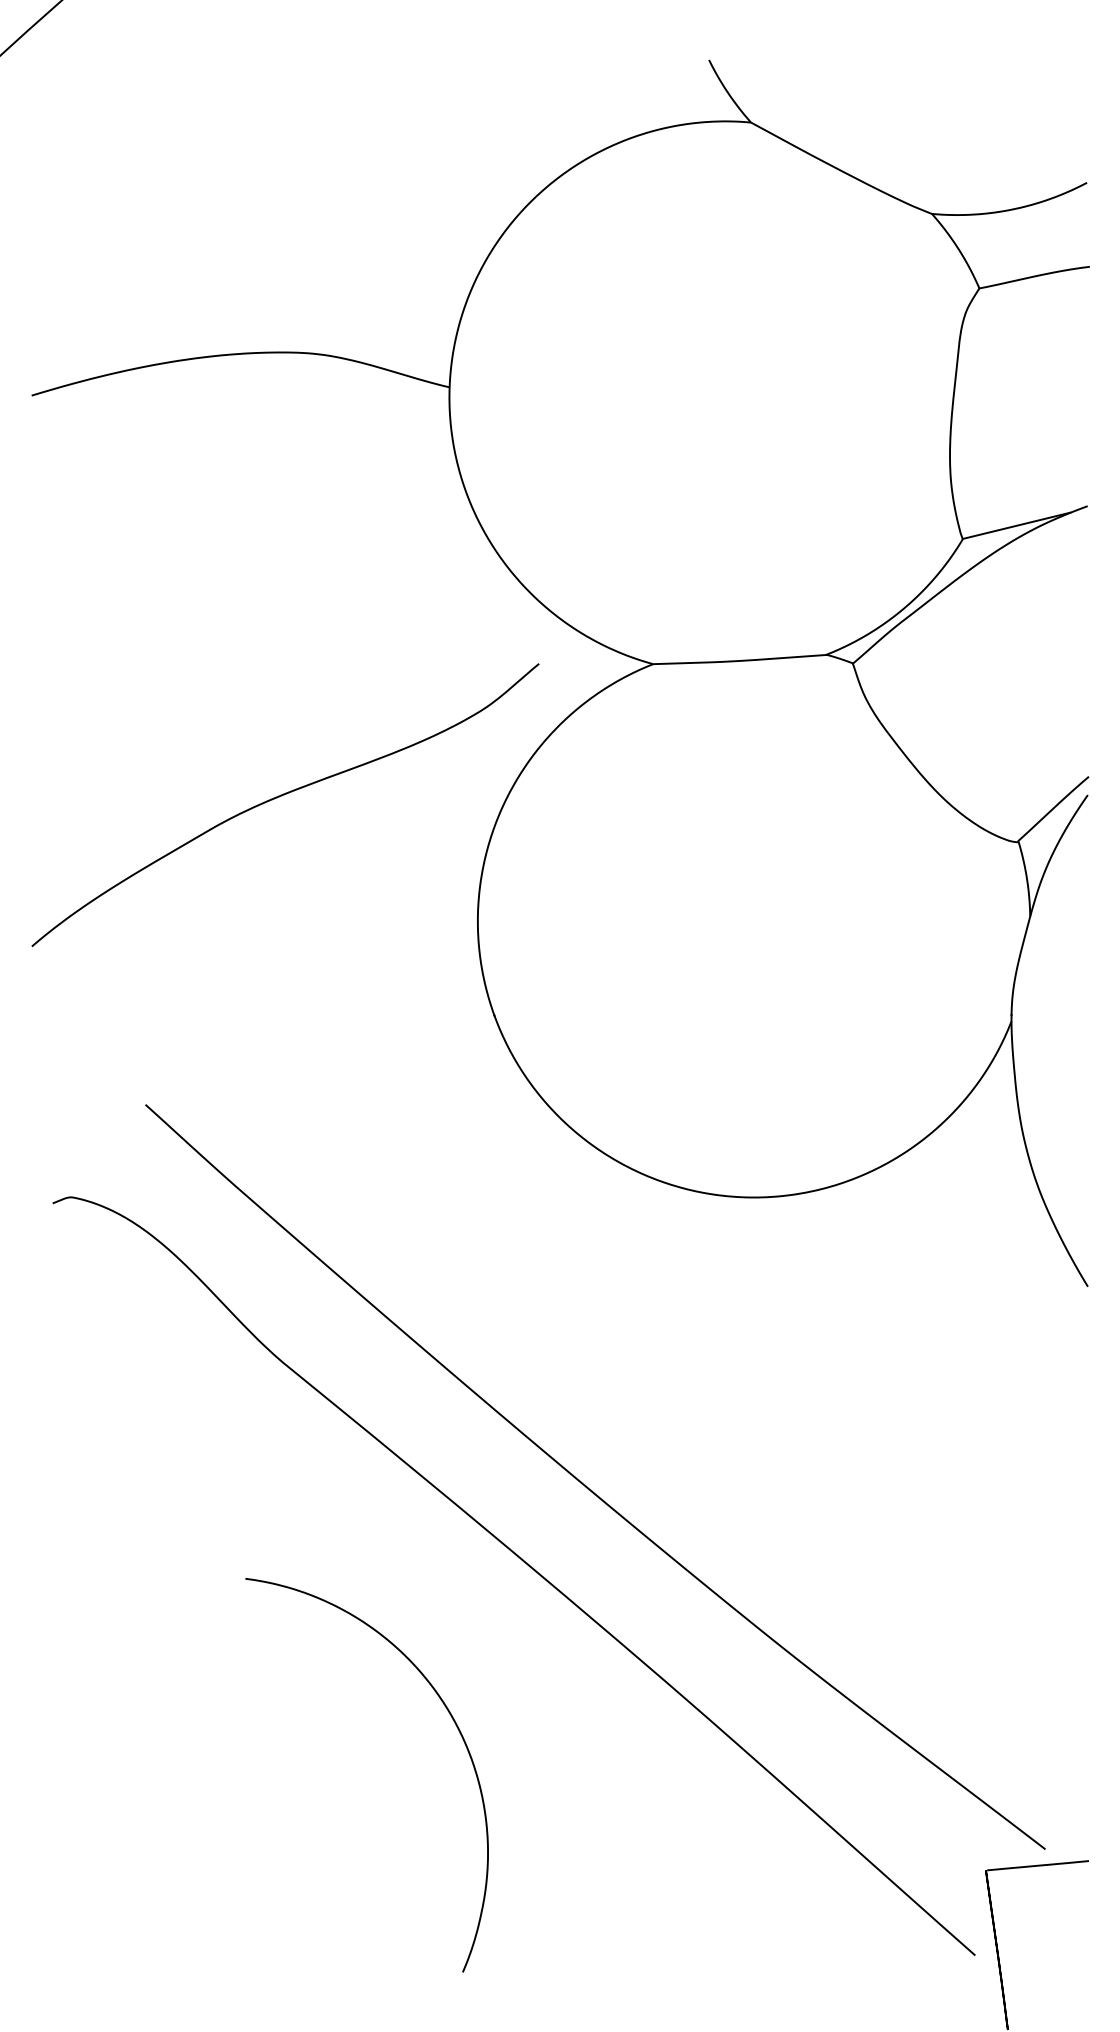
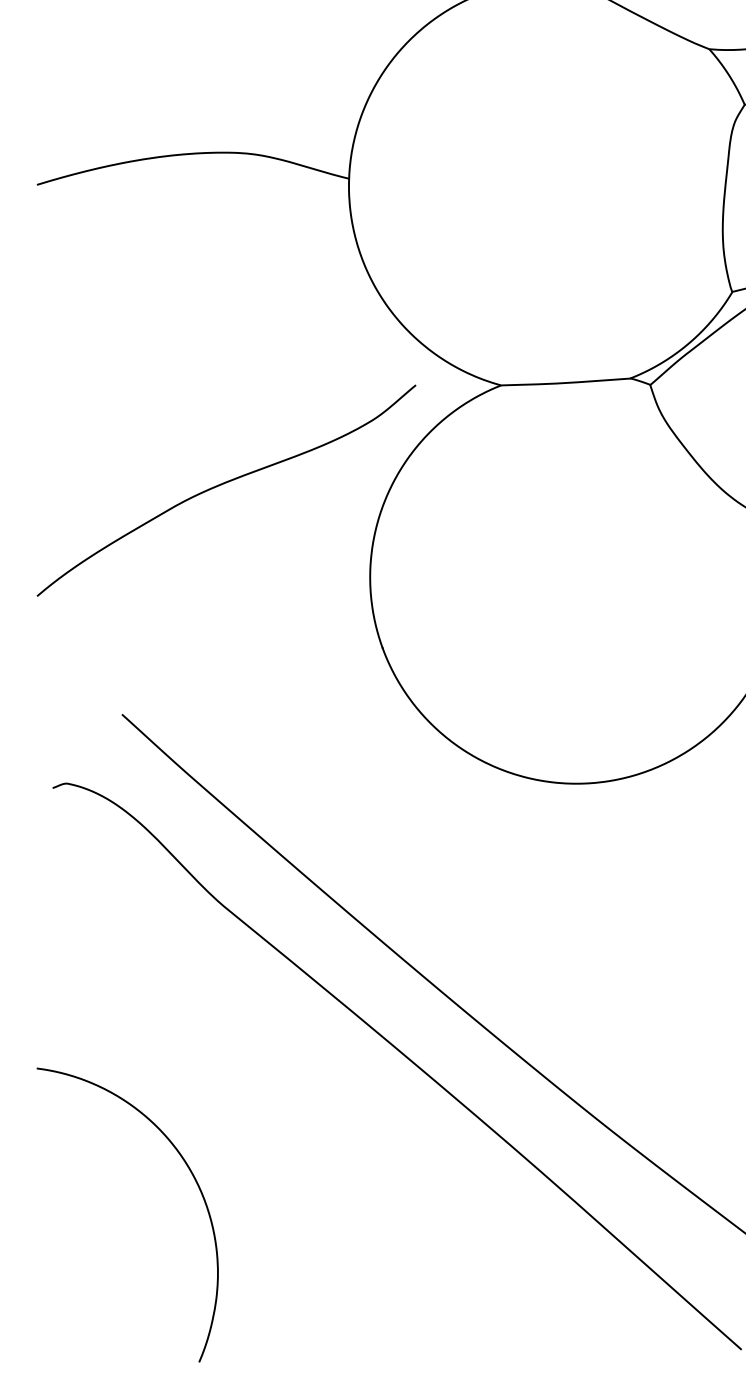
curve: (457, 1729) -> (195, 1181), moved

